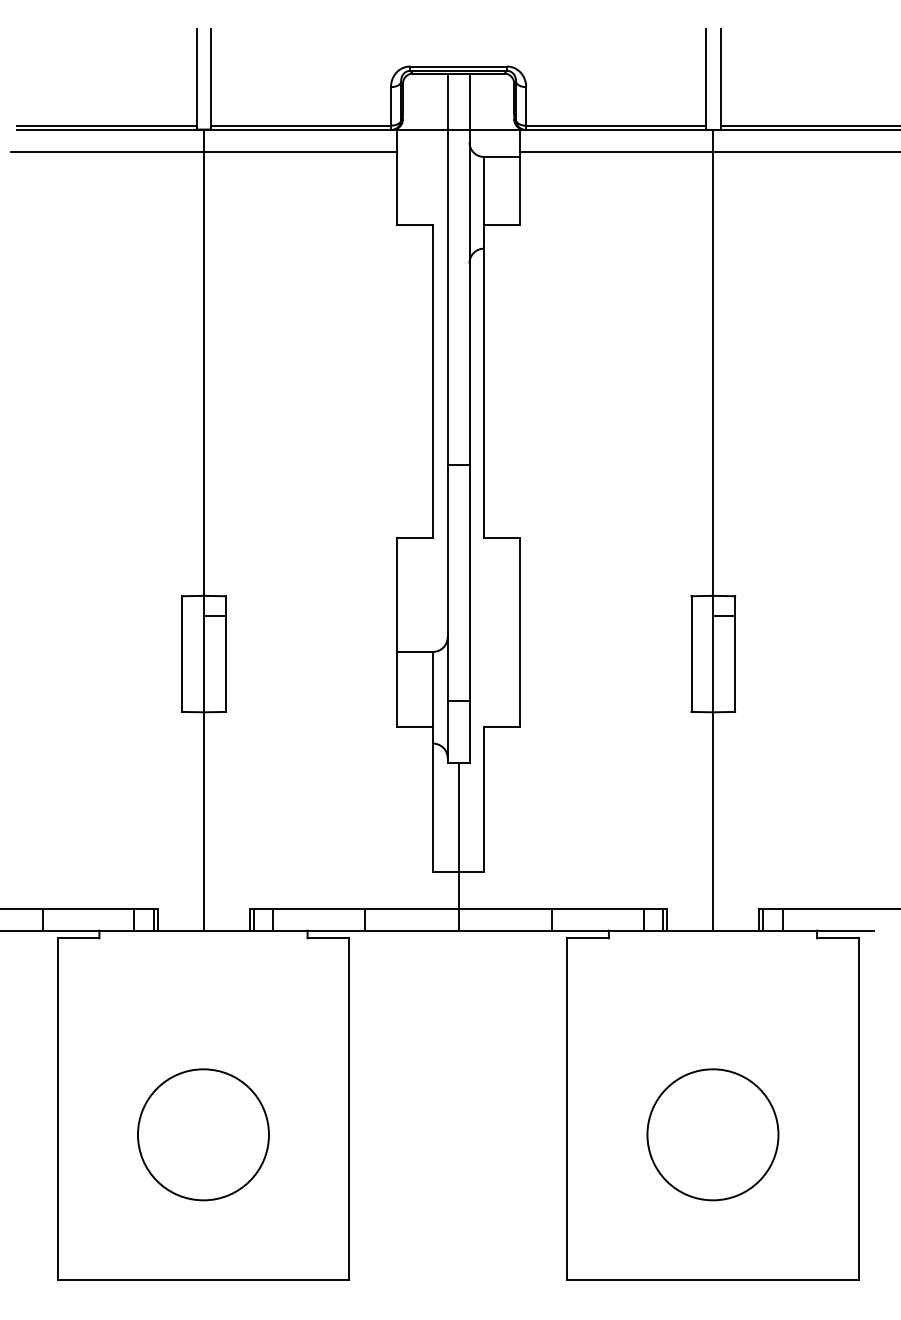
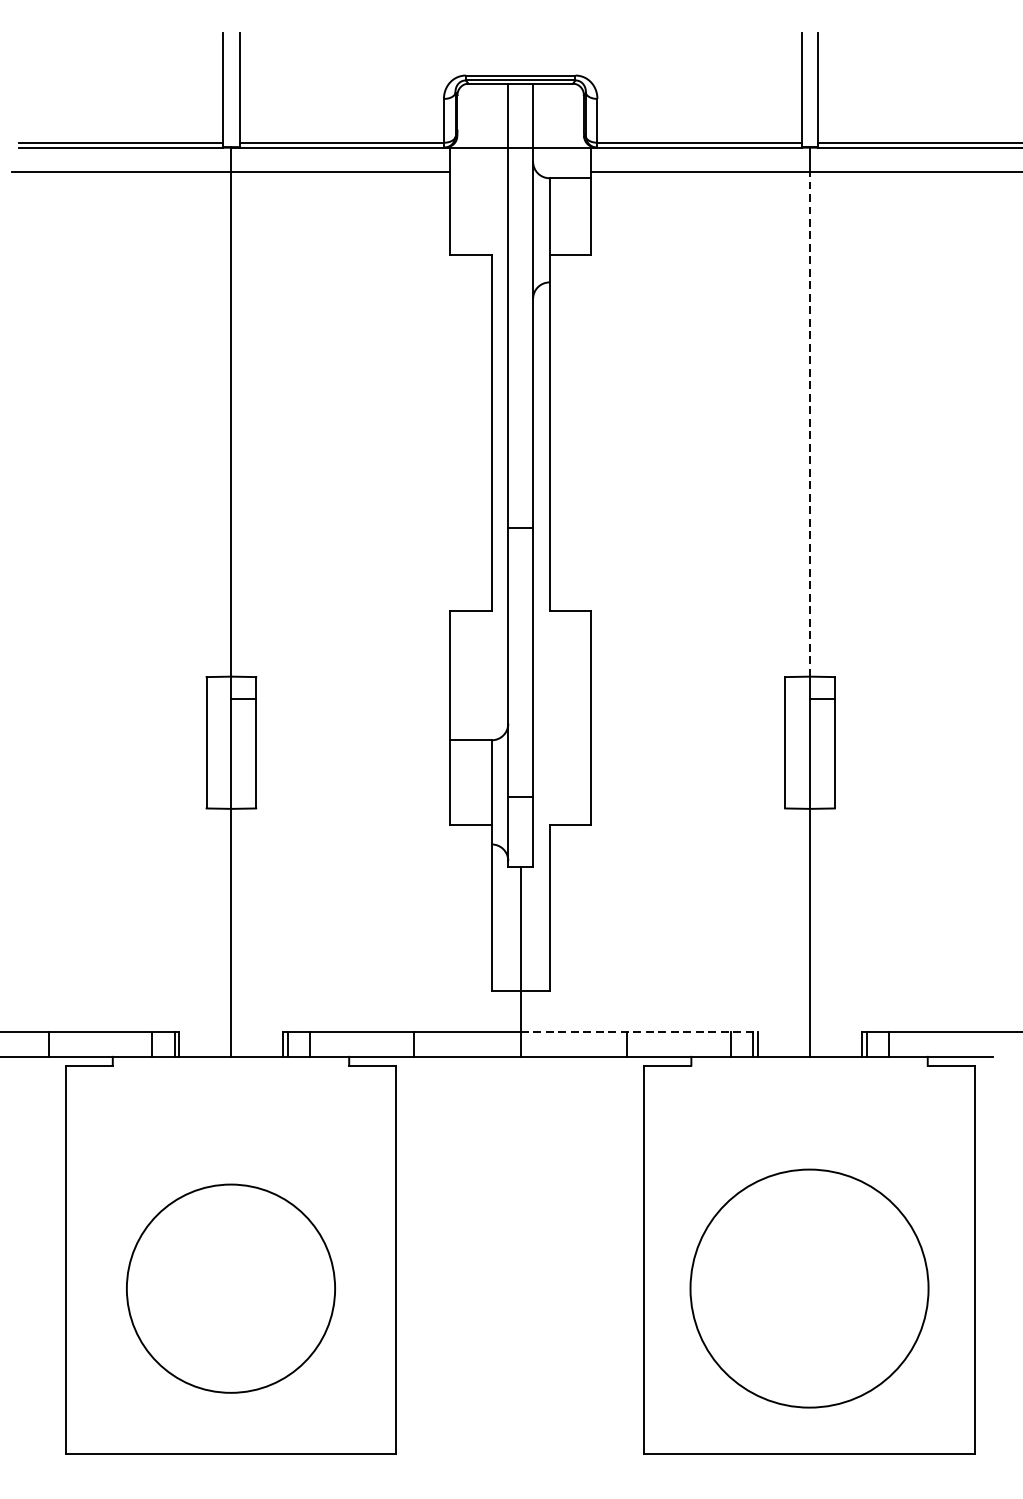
line: (713, 373) -> (810, 424), solid -> dashed
line: (563, 908) -> (639, 1031), solid -> dashed
circle: (202, 1134) -> (229, 1288), size x1.4
circle: (712, 1134) -> (809, 1288), size x1.6

